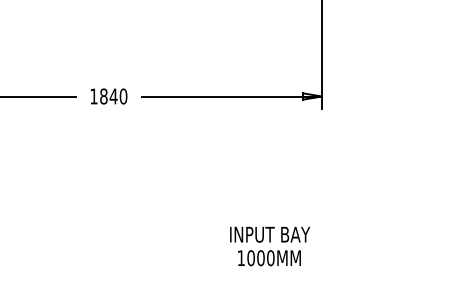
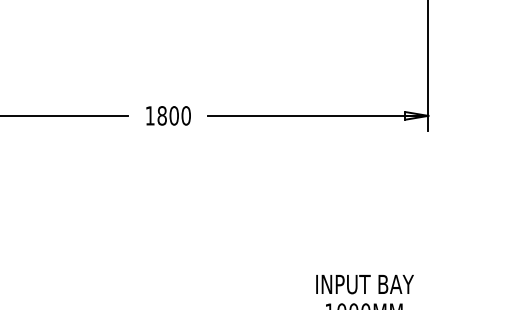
text: (113, 96) -> (173, 115), 1840 -> 1800

